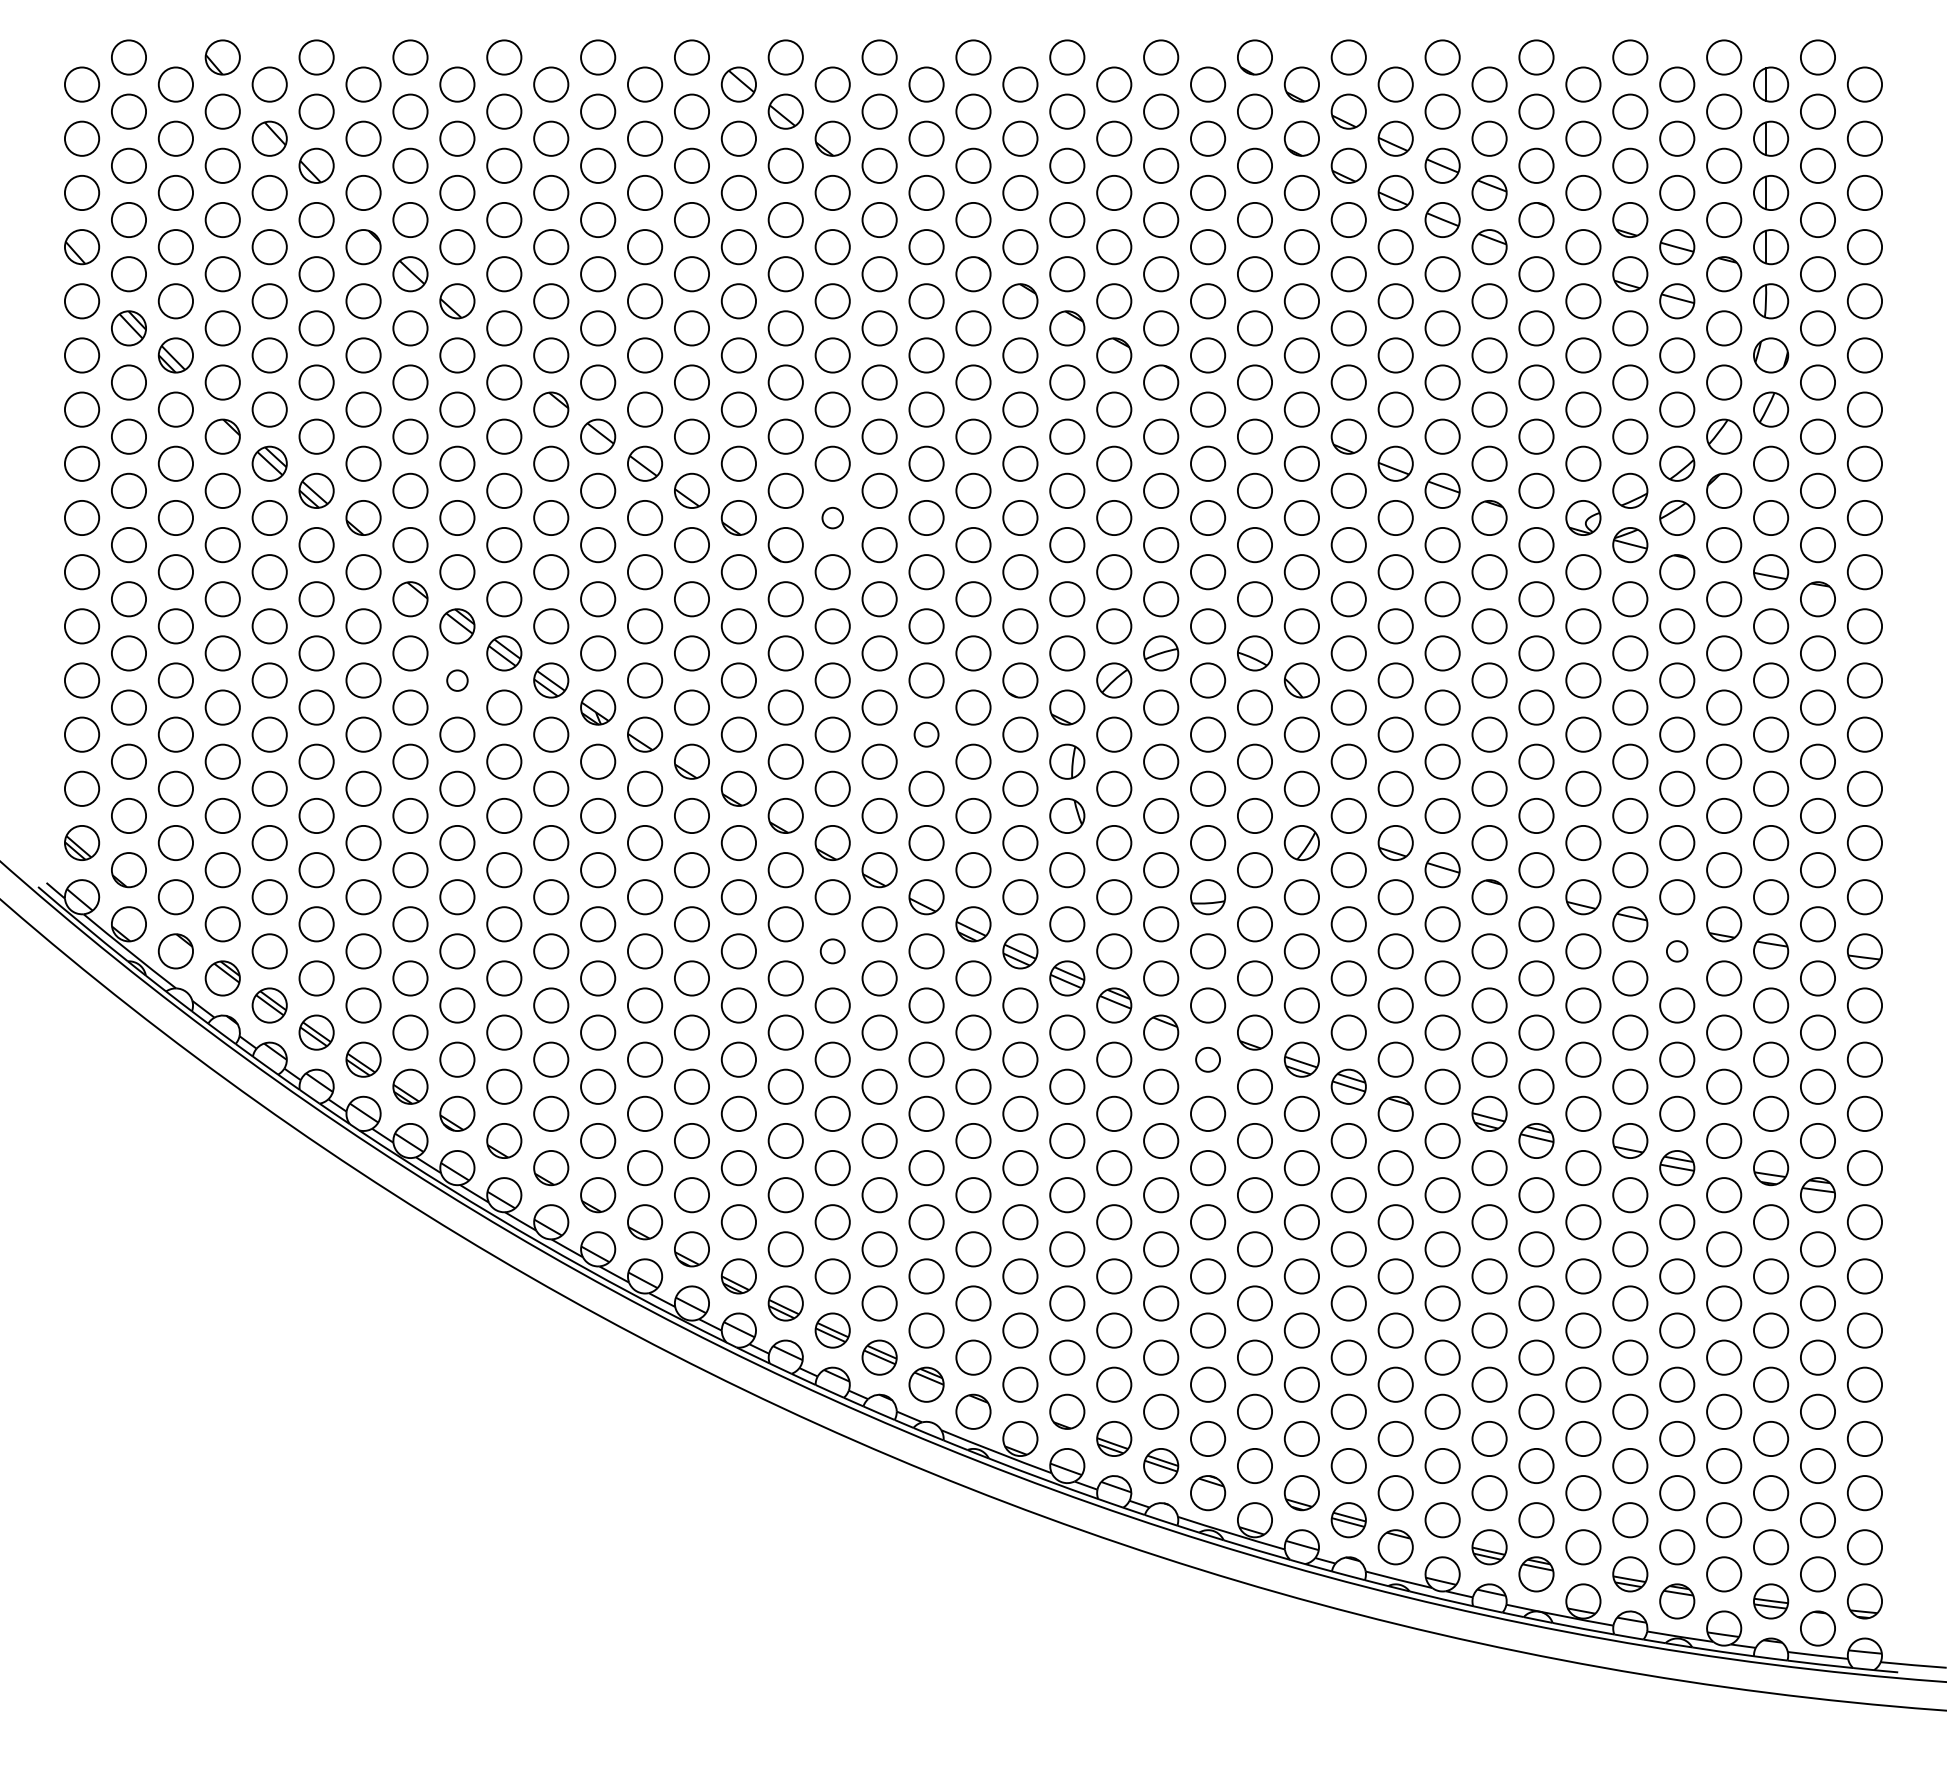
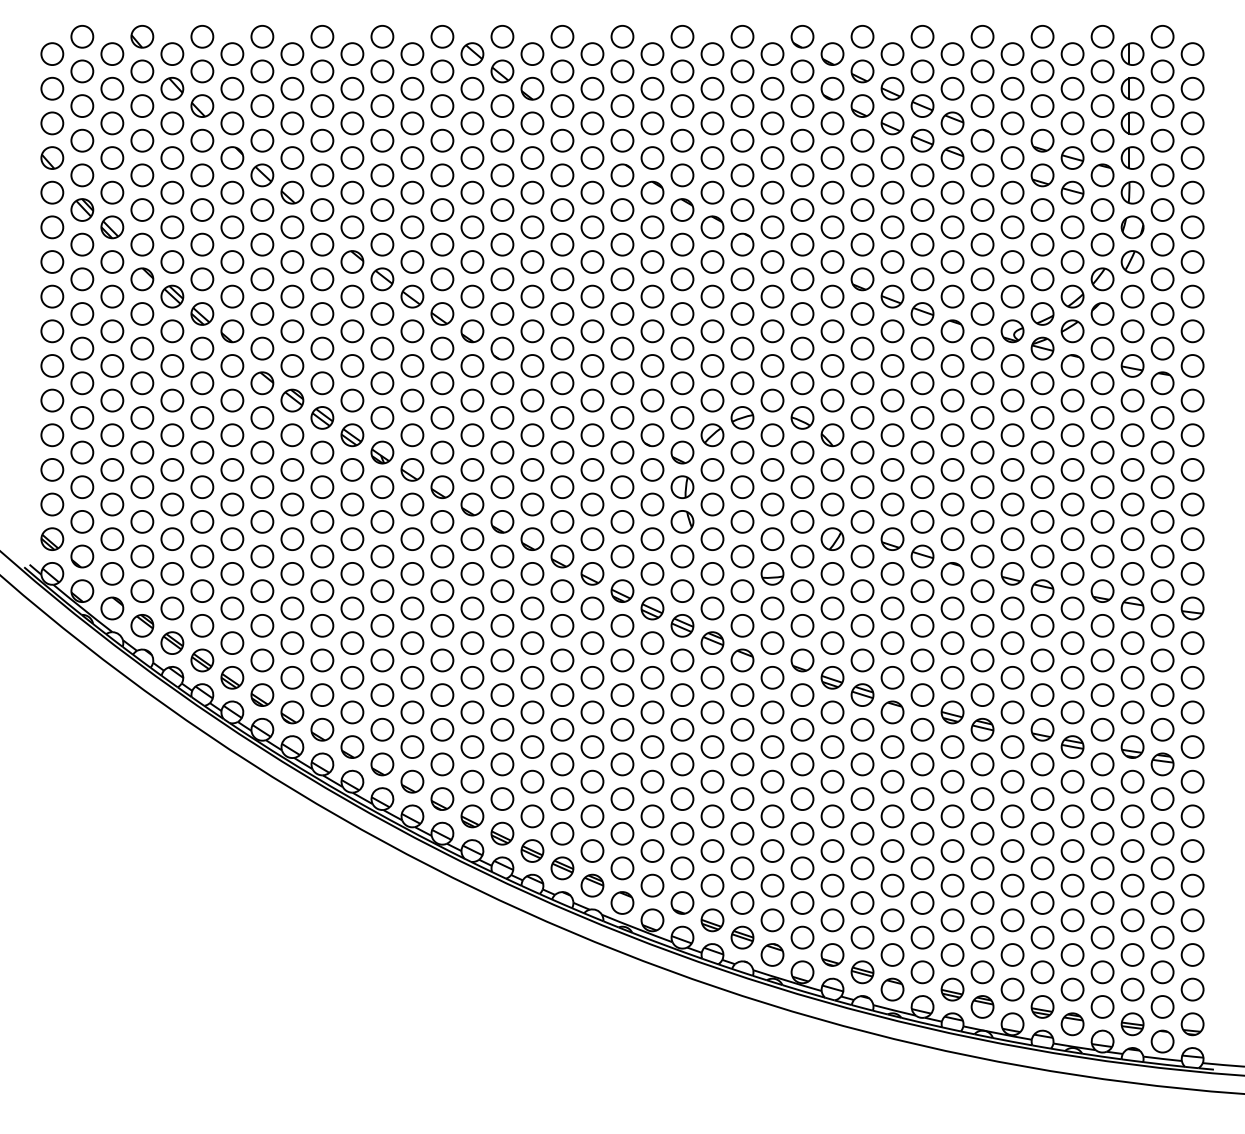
circle: (832, 518) -> (532, 331), size x1.67
circle: (457, 680) -> (292, 435), size x1.67
circle: (926, 734) -> (592, 469), size x1.43
circle: (832, 951) -> (532, 608), size x1.43
circle: (1677, 951) -> (1072, 608), size x1.67
circle: (1208, 1059) -> (772, 677), size x1.43

